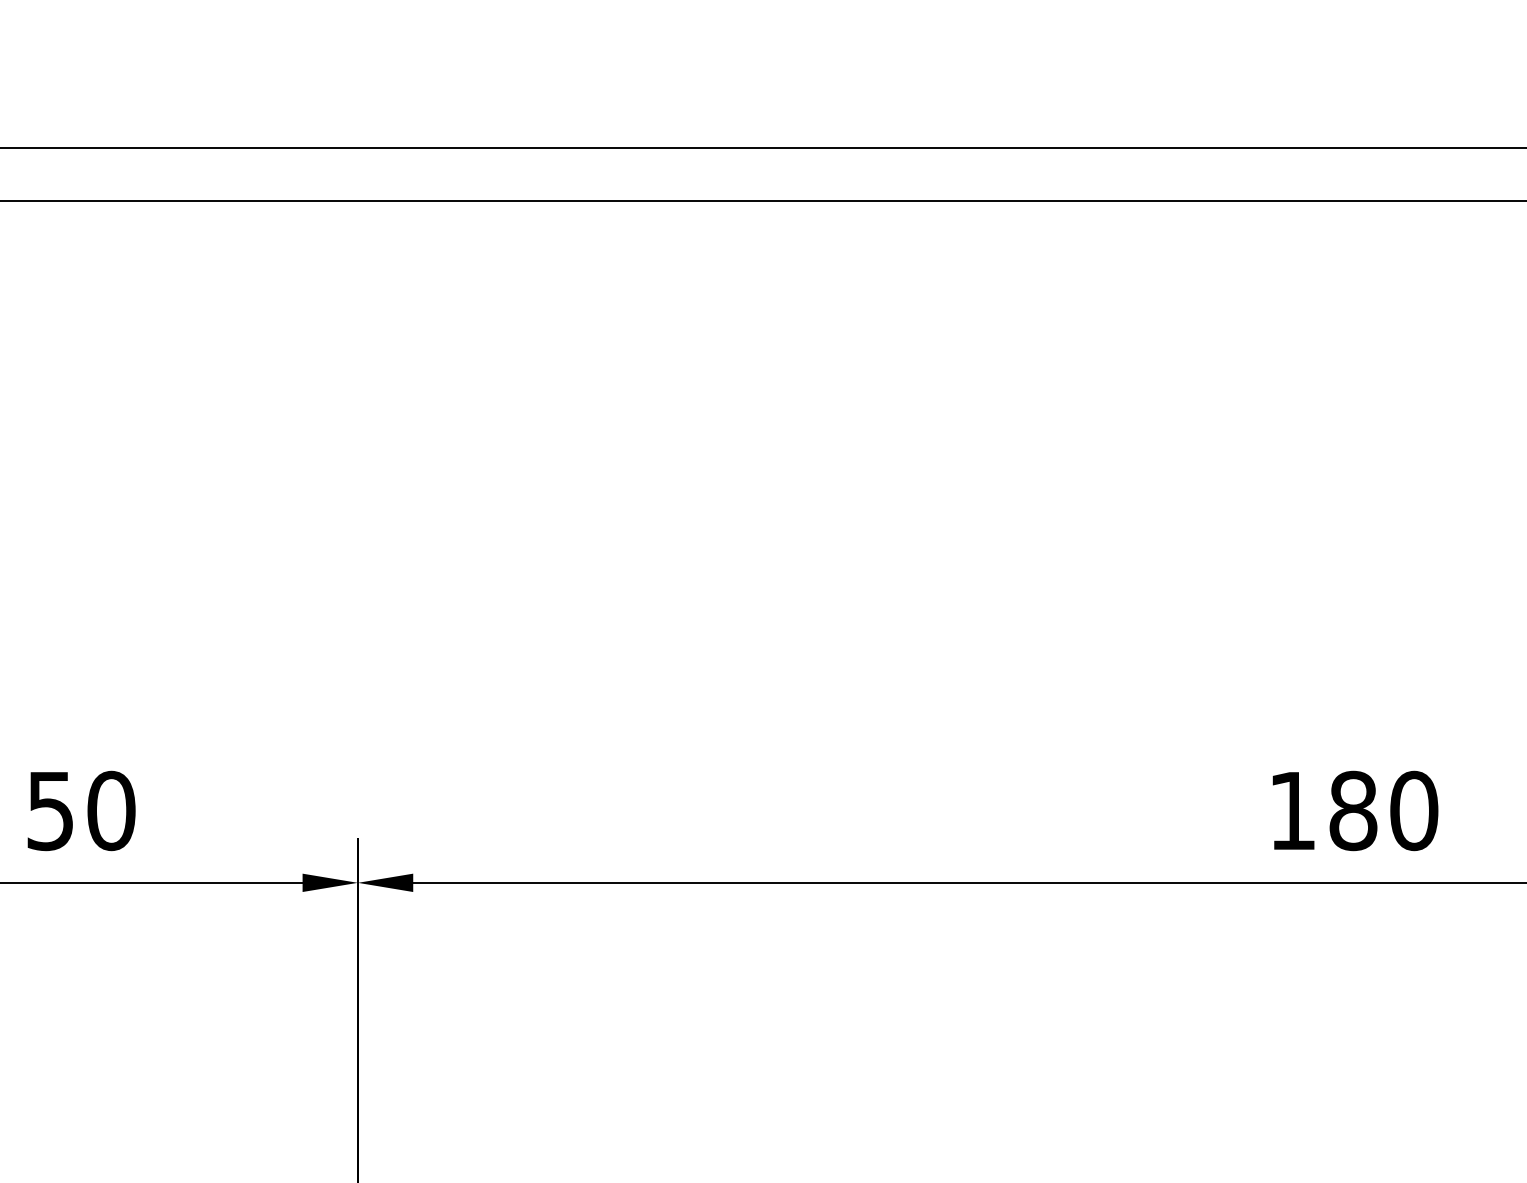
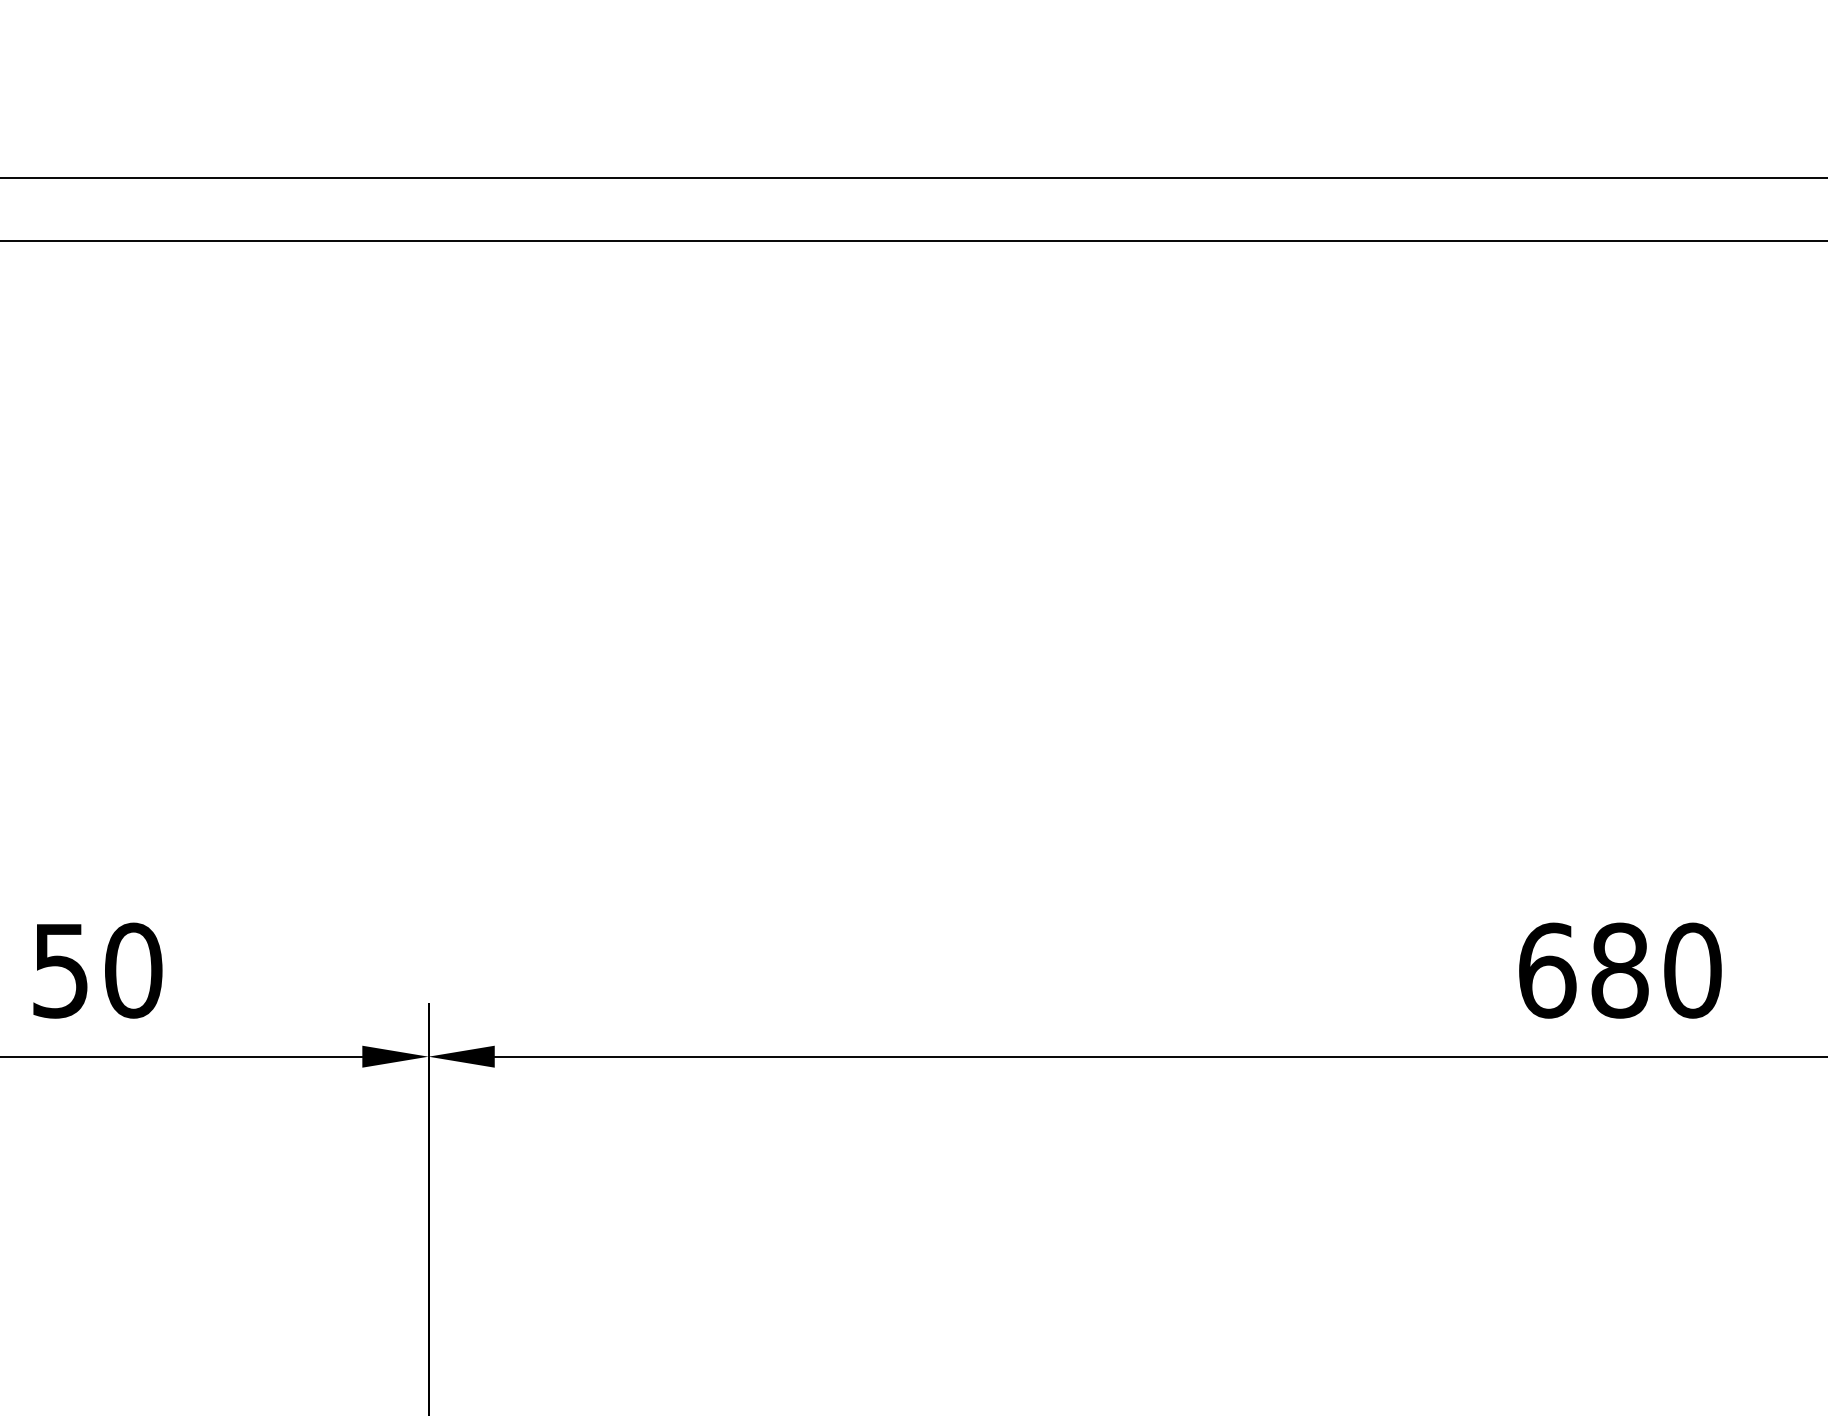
text: (1292, 810) -> (1547, 970), 180 -> 680

